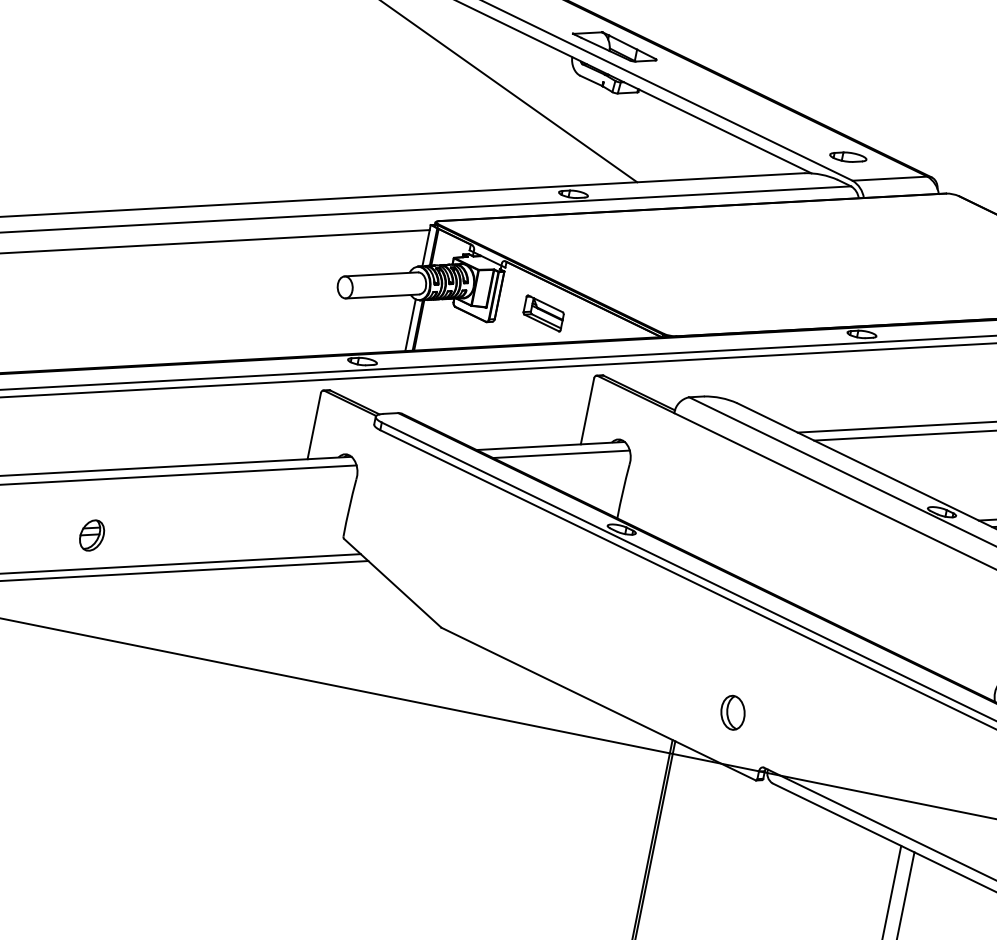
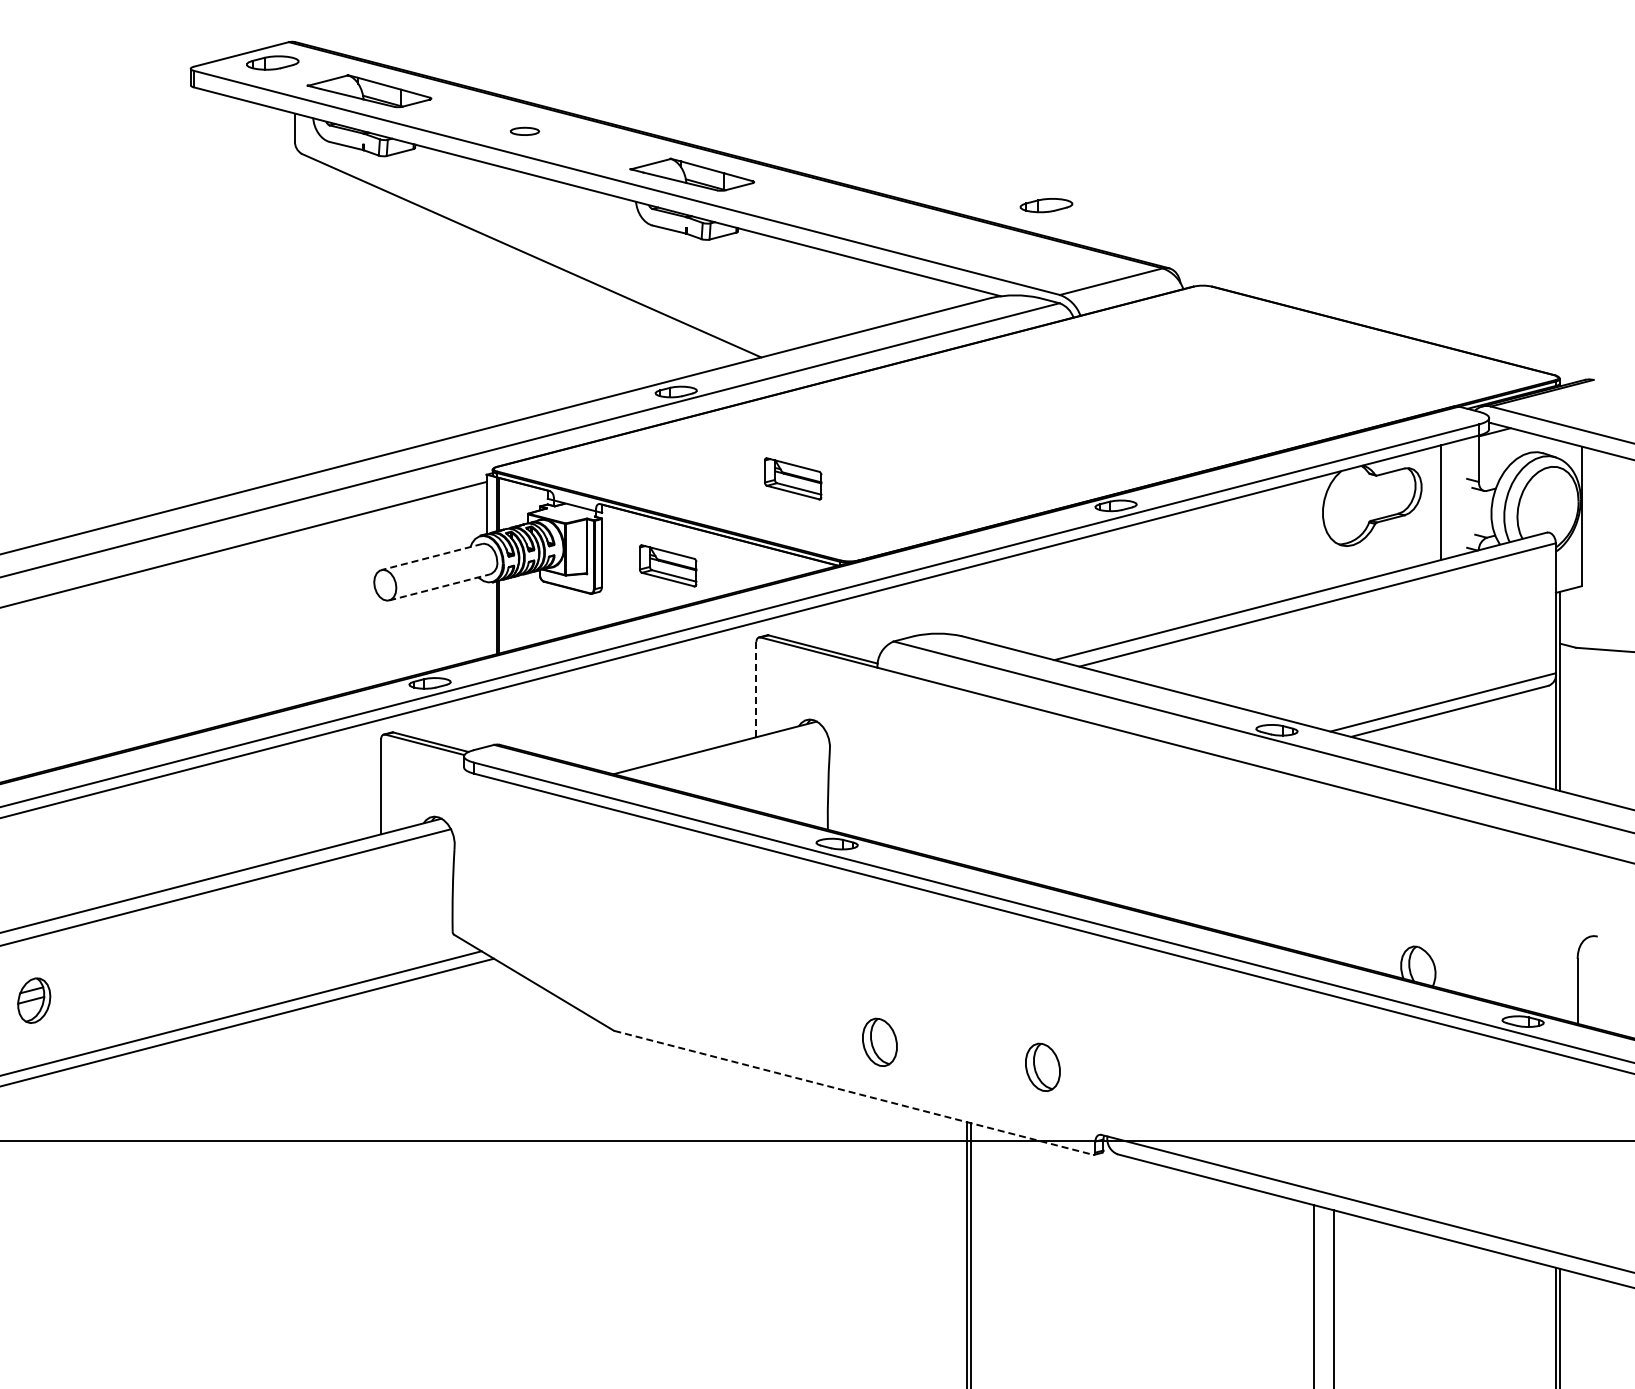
part: (848, 157) -> (1046, 205), moved
part: (642, 270) -> (793, 478), added
line: (381, 274) -> (431, 557), solid -> dashed
line: (383, 296) -> (440, 587), solid -> dashed
line: (410, 325) -> (486, 619), removed
line: (587, 411) -> (756, 689), solid -> dashed
line: (561, 454) -> (732, 756), removed
part: (92, 535) -> (34, 1000), moved
part: (623, 672) -> (879, 1041), added
line: (598, 704) -> (854, 1093), solid -> dashed

